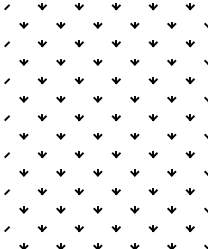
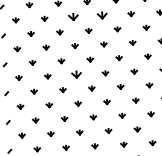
part: (97, 62) -> (73, 17), size x1.6
part: (134, 62) -> (102, 15), size x1.6
part: (97, 136) -> (76, 75), size x1.6

